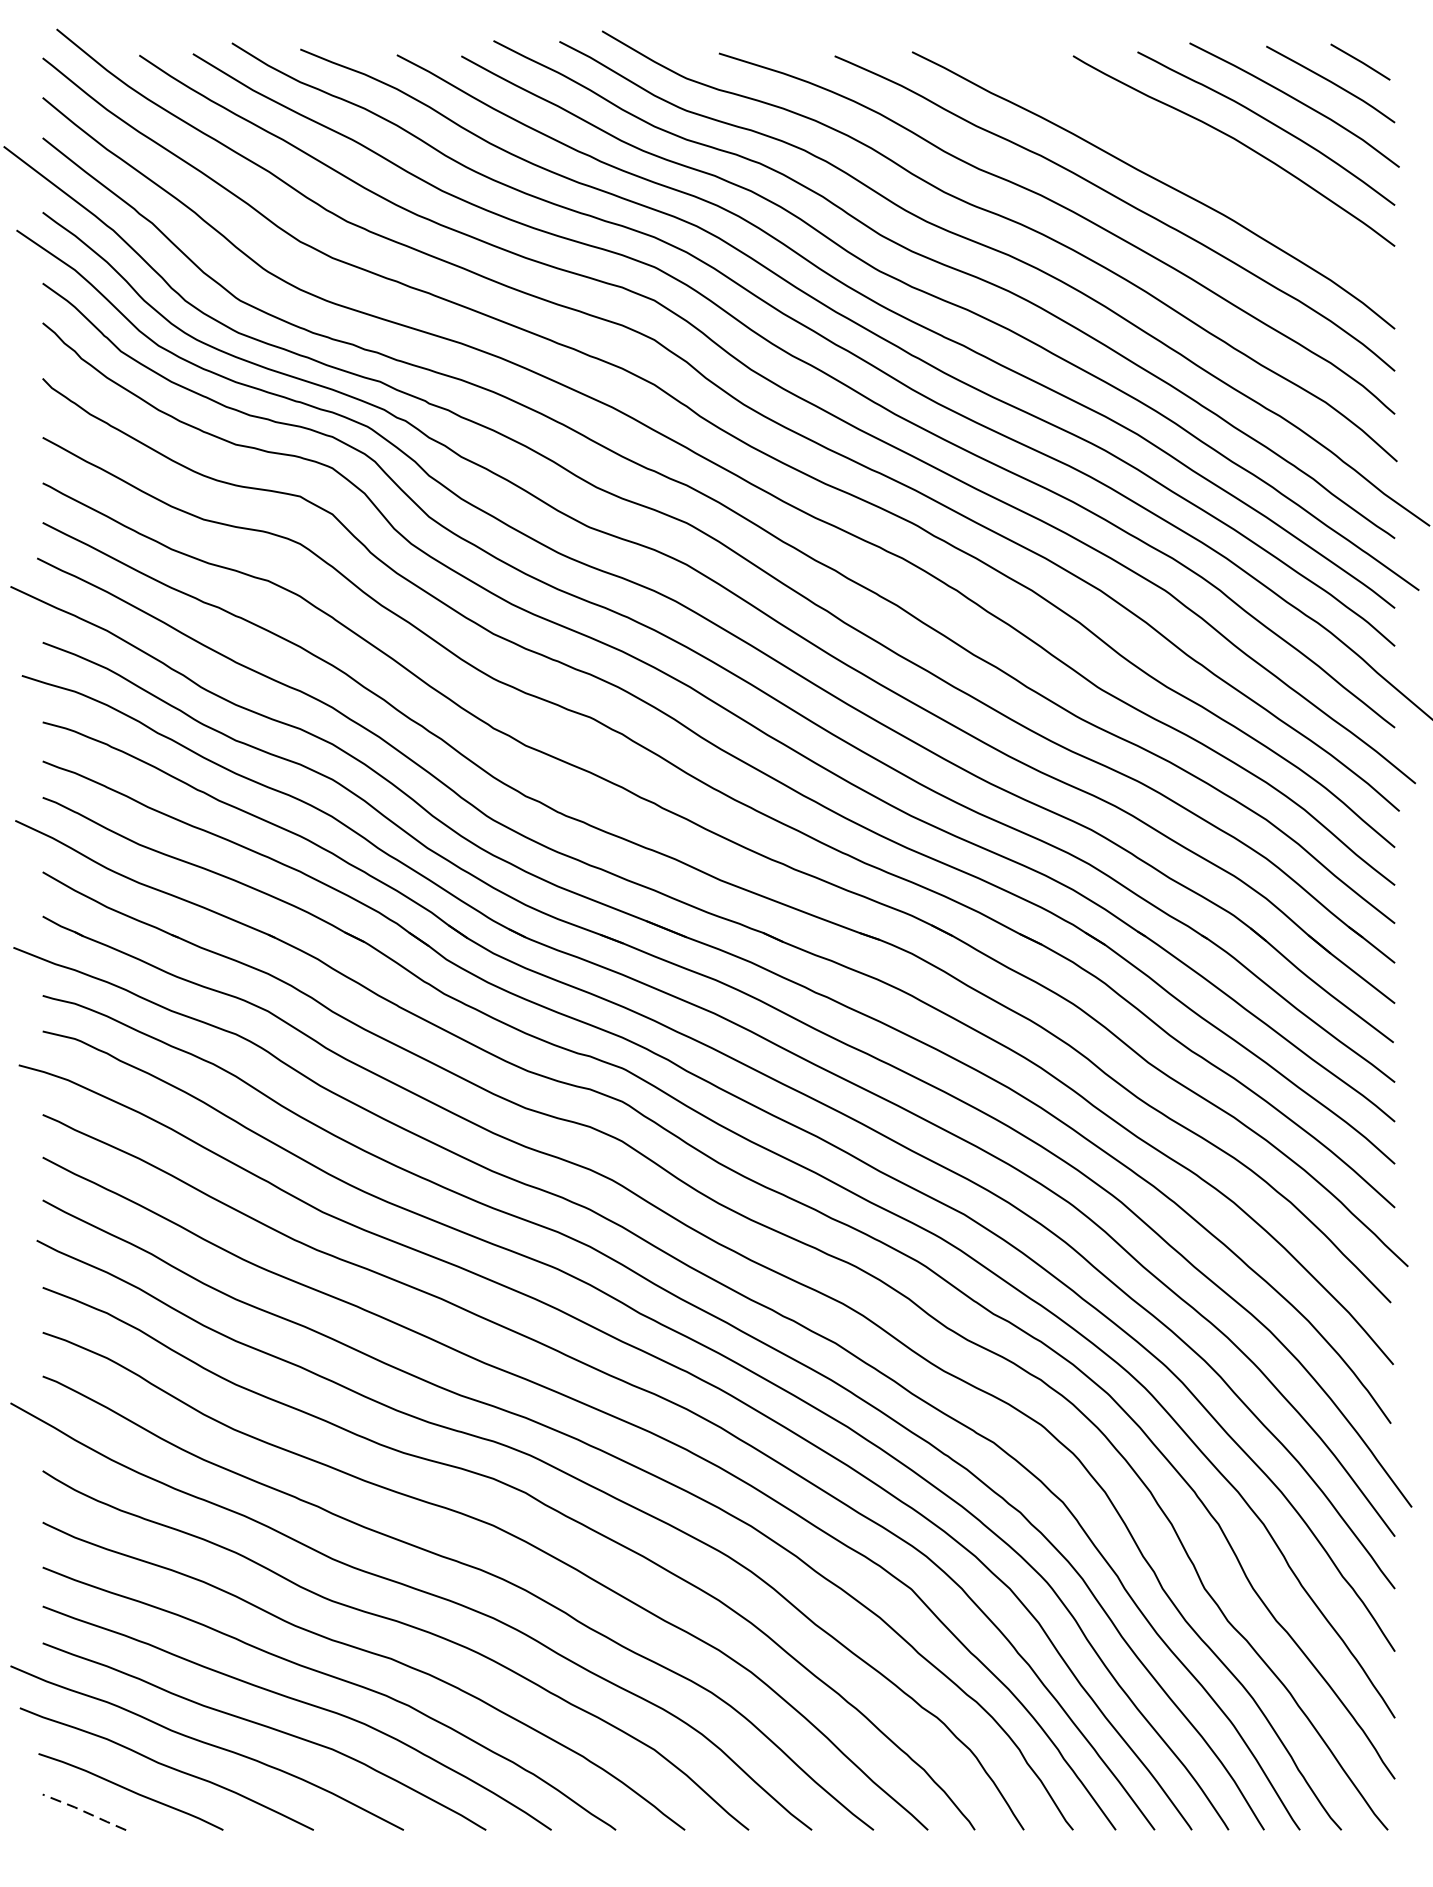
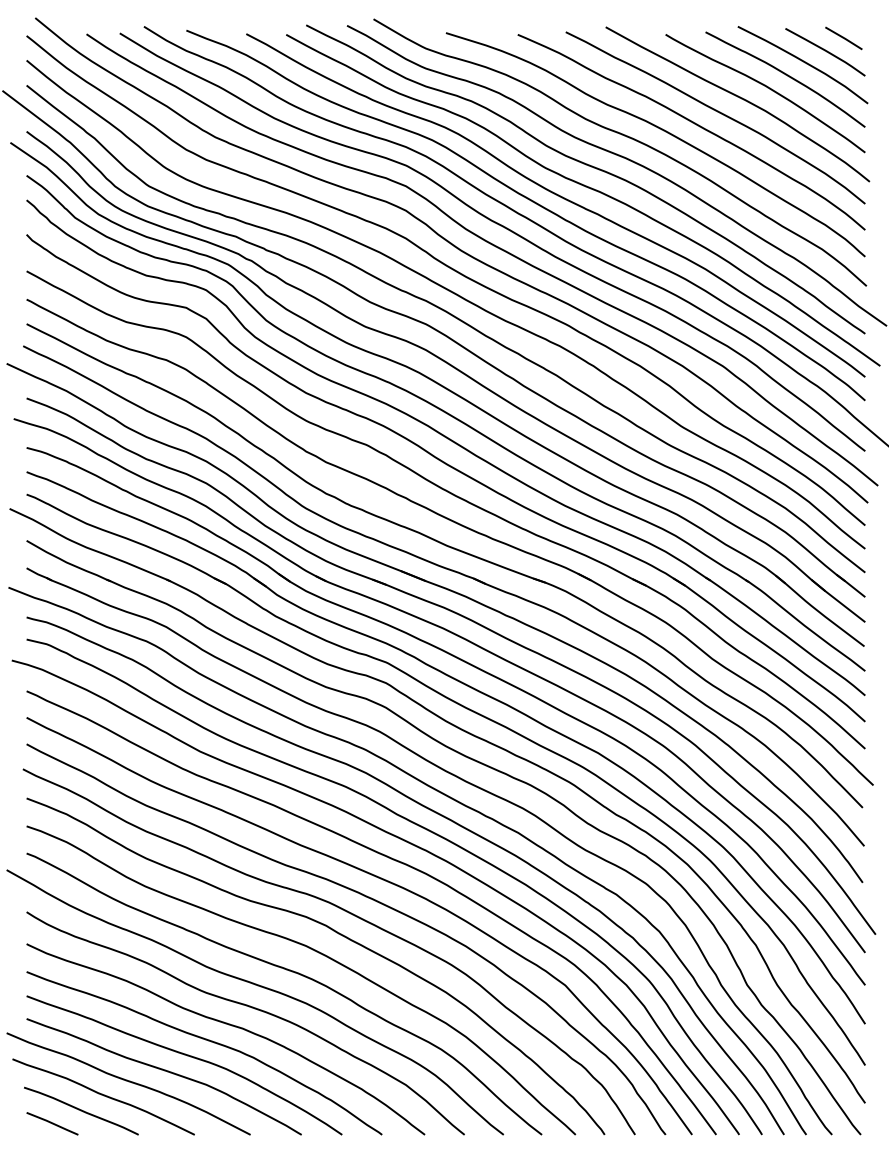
curve: (1192, 159) -> (739, 98), added
line: (84, 1811) -> (52, 1123), dashed -> solid

